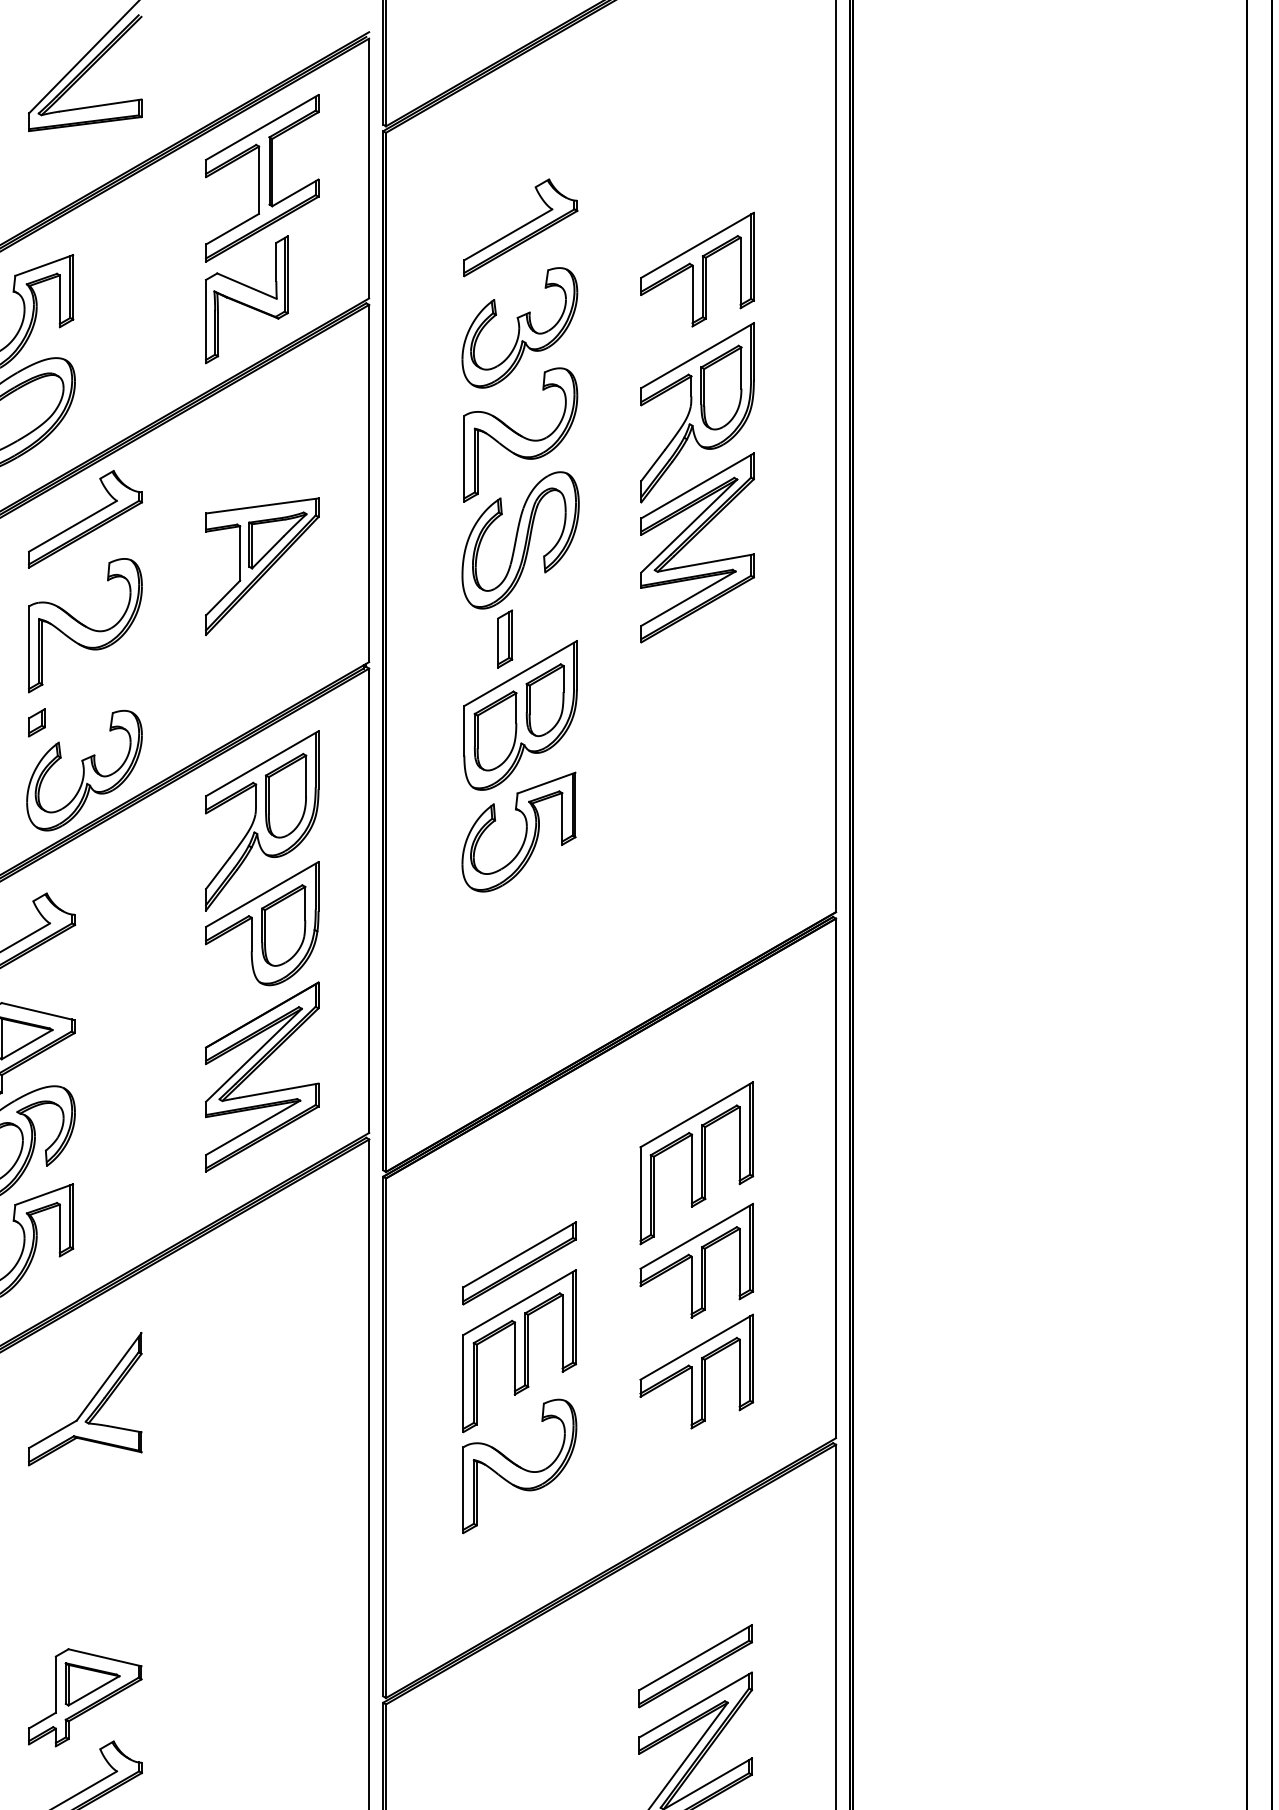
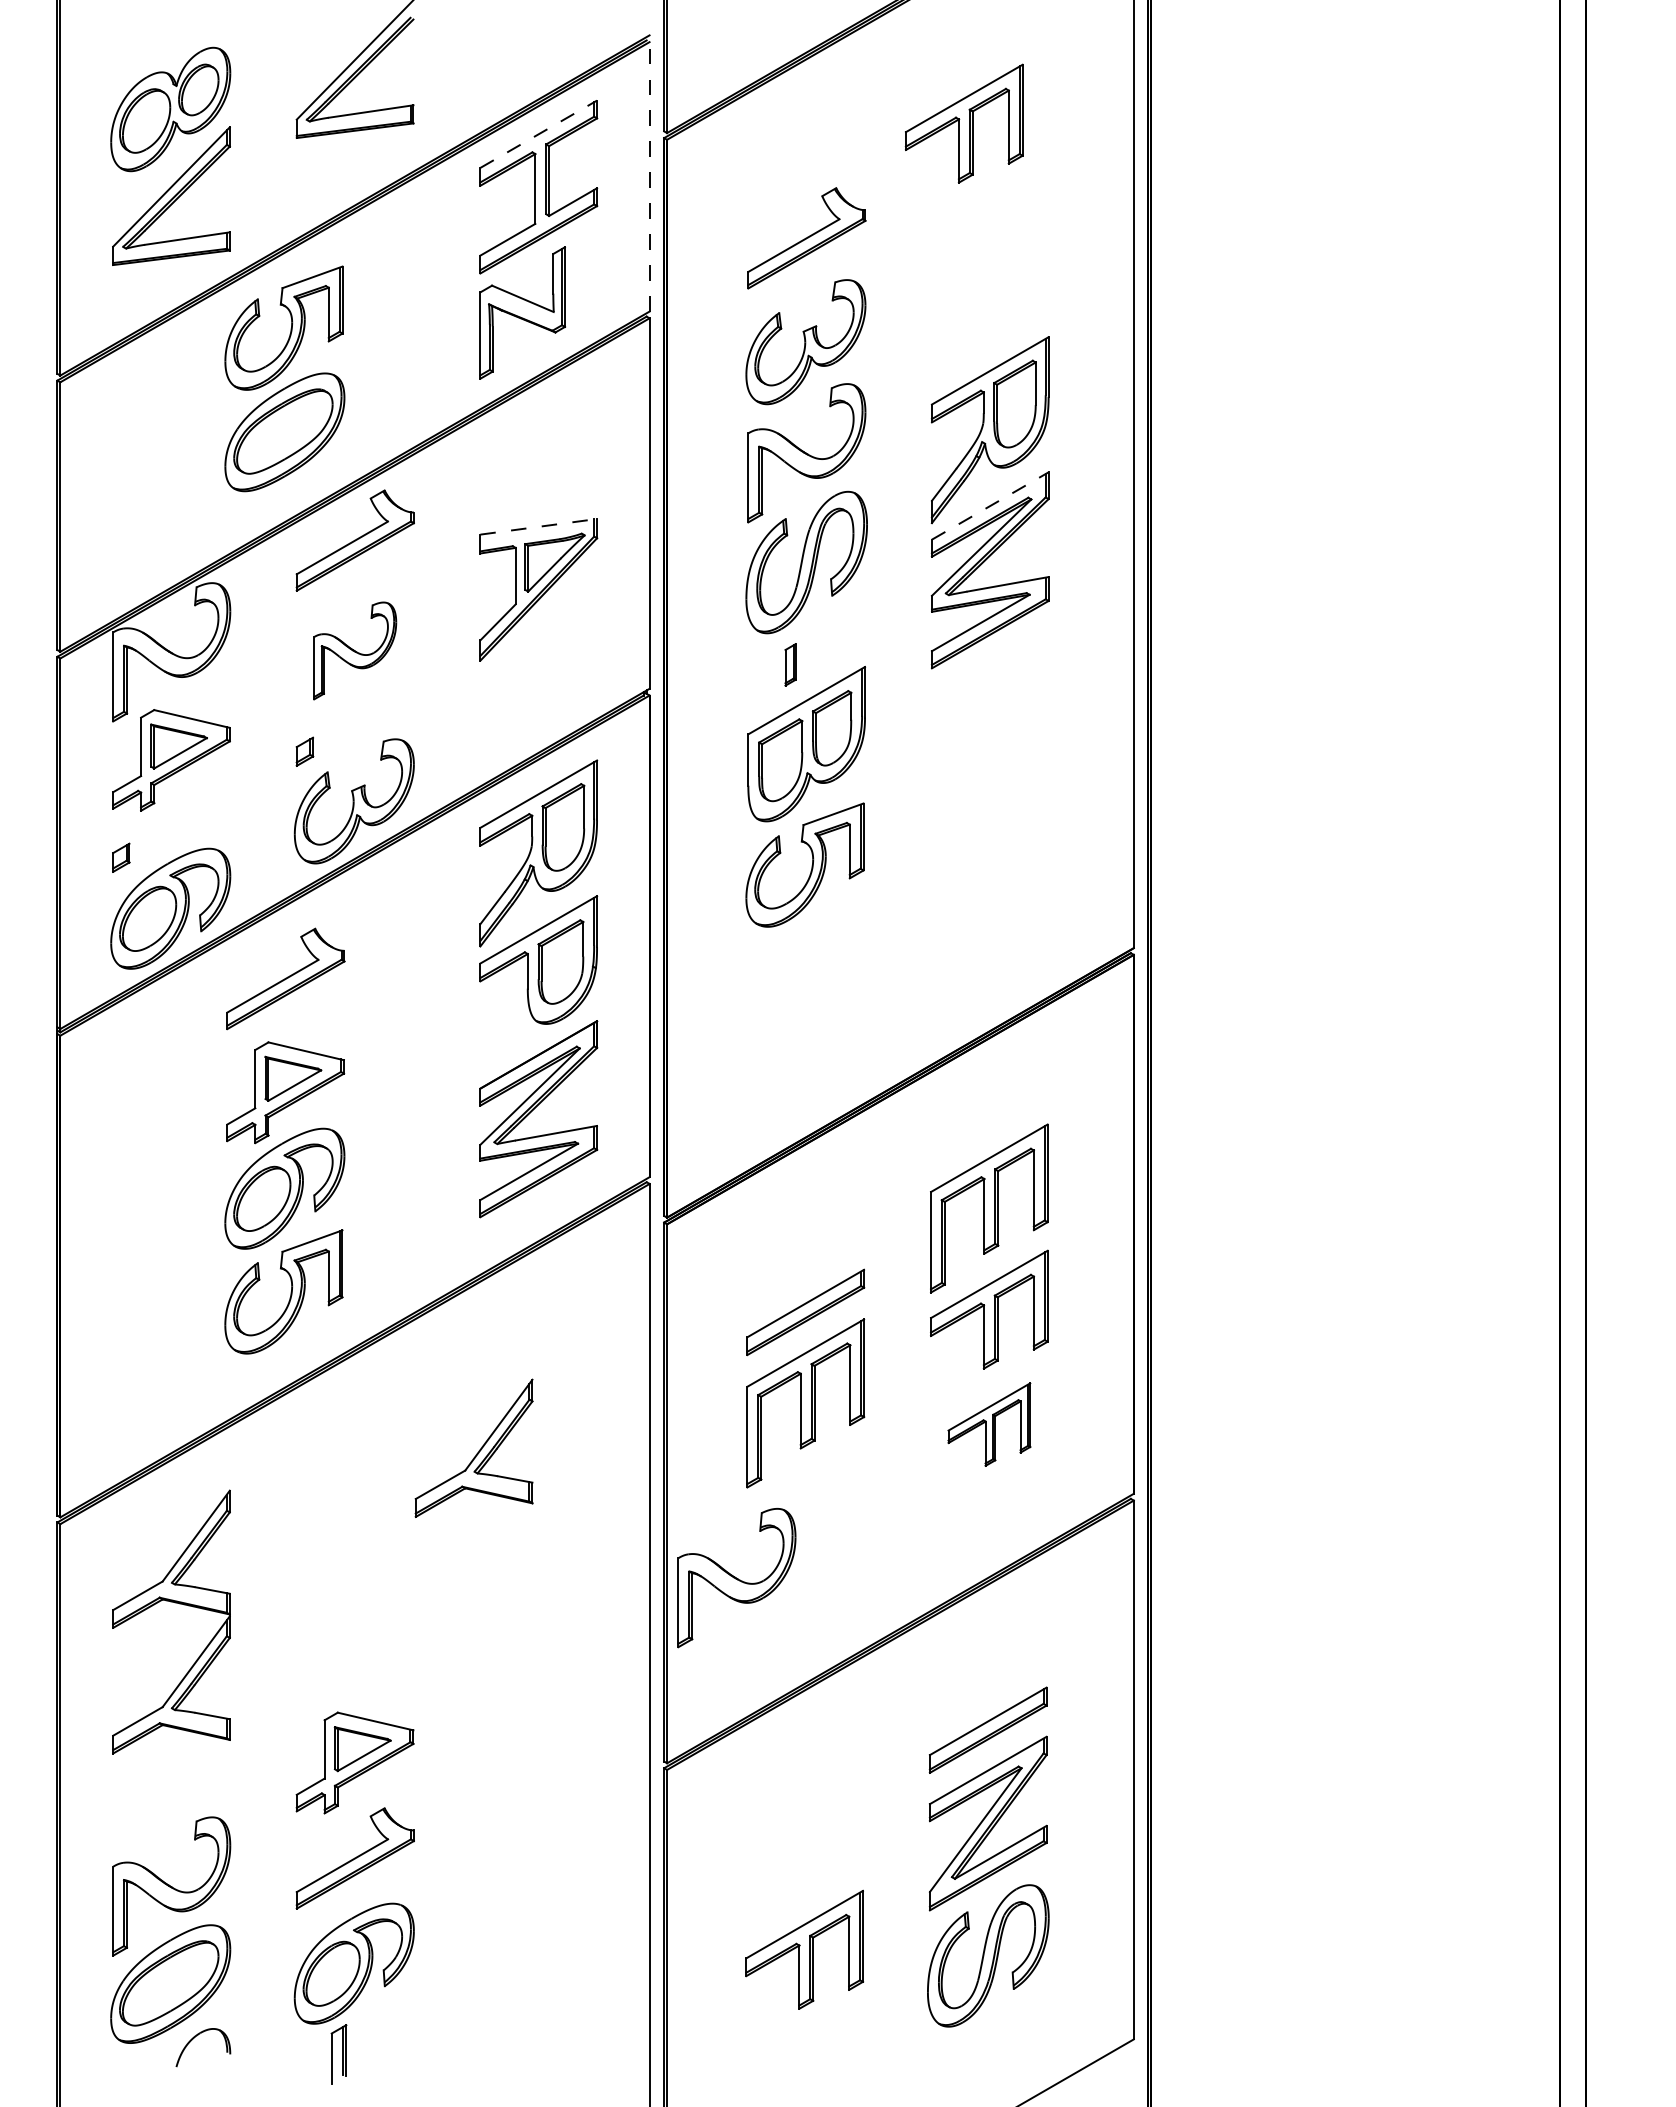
line: (263, 127) -> (539, 134), solid -> dashed
line: (369, 168) -> (649, 176), solid -> dashed
part: (696, 269) -> (963, 123), moved
line: (697, 485) -> (990, 505), solid -> dashed
line: (262, 505) -> (538, 526), solid -> dashed
part: (84, 625) -> (354, 650), size x0.7
part: (505, 638) -> (790, 664), size x0.7
part: (696, 1371) -> (989, 1424), size x0.7
part: (84, 1398) -> (473, 1447), moved
part: (519, 1466) -> (736, 1578), moved

